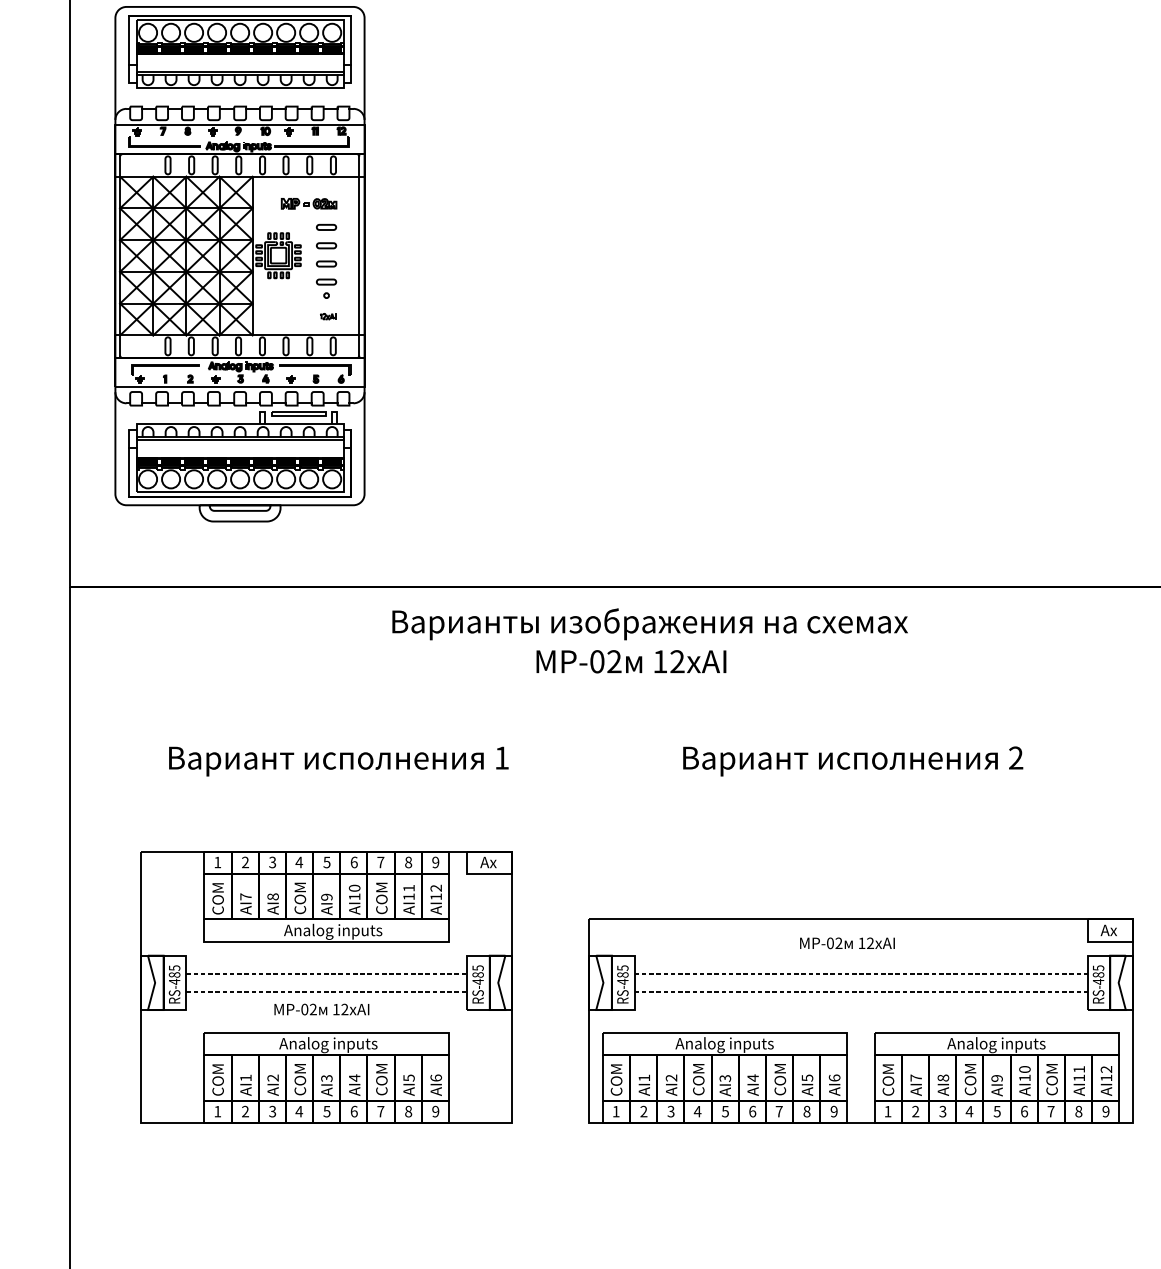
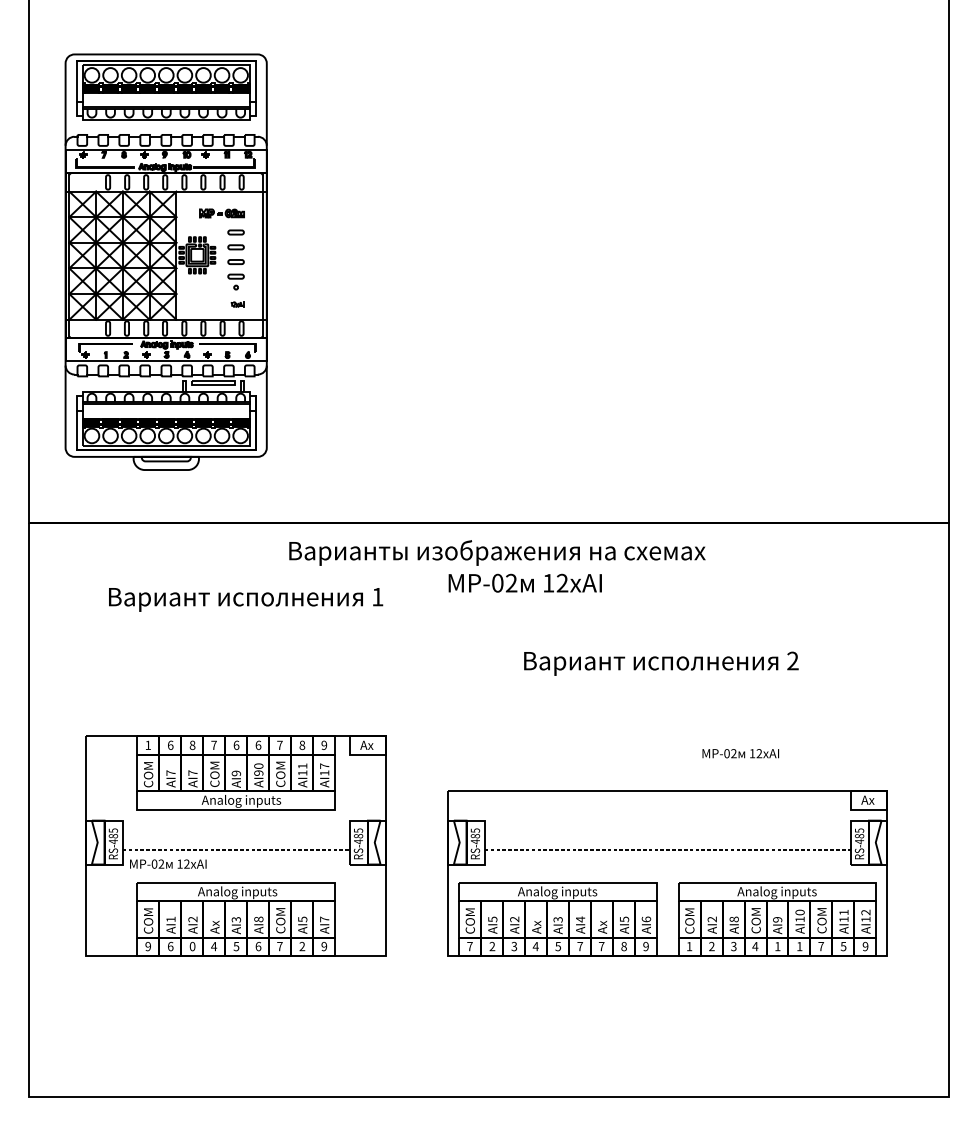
text: (630, 660) -> (524, 582), moved
text: (339, 761) -> (246, 599), moved
text: (245, 861) -> (170, 744), 2 -> 6
text: (299, 861) -> (214, 744), 4 -> 7
text: (327, 861) -> (236, 744), 5 -> 6
text: (272, 862) -> (192, 745), 3 -> 8
text: (436, 887) -> (324, 765), AI12 -> AI17
text: (272, 896) -> (192, 772), AI8 -> AI7
text: (354, 896) -> (258, 772), AI10 -> AI90
text: (847, 943) -> (740, 753), moved
line: (325, 974) -> (235, 835), removed
line: (860, 974) -> (667, 835), removed
text: (322, 1008) -> (168, 863), moved
text: (354, 1078) -> (258, 919), AI4 -> AI8
text: (436, 1078) -> (324, 919), AI6 -> AI7
text: (644, 1078) -> (492, 919), AI1 -> AI5
text: (915, 1078) -> (711, 919), AI7 -> AI2
text: (299, 1079) -> (214, 920), COM -> Ах
text: (698, 1079) -> (536, 920), COM -> Ах
text: (780, 1079) -> (602, 920), COM -> Ах
text: (216, 1111) -> (147, 946), 1 -> 9
text: (245, 1111) -> (170, 946), 2 -> 6
text: (272, 1111) -> (192, 946), 3 -> 0
text: (408, 1111) -> (302, 946), 8 -> 2
text: (615, 1111) -> (469, 946), 1 -> 7
text: (753, 1111) -> (580, 946), 6 -> 7
text: (996, 1111) -> (777, 946), 5 -> 1
text: (1024, 1111) -> (799, 946), 6 -> 1
text: (1078, 1111) -> (843, 946), 8 -> 5

